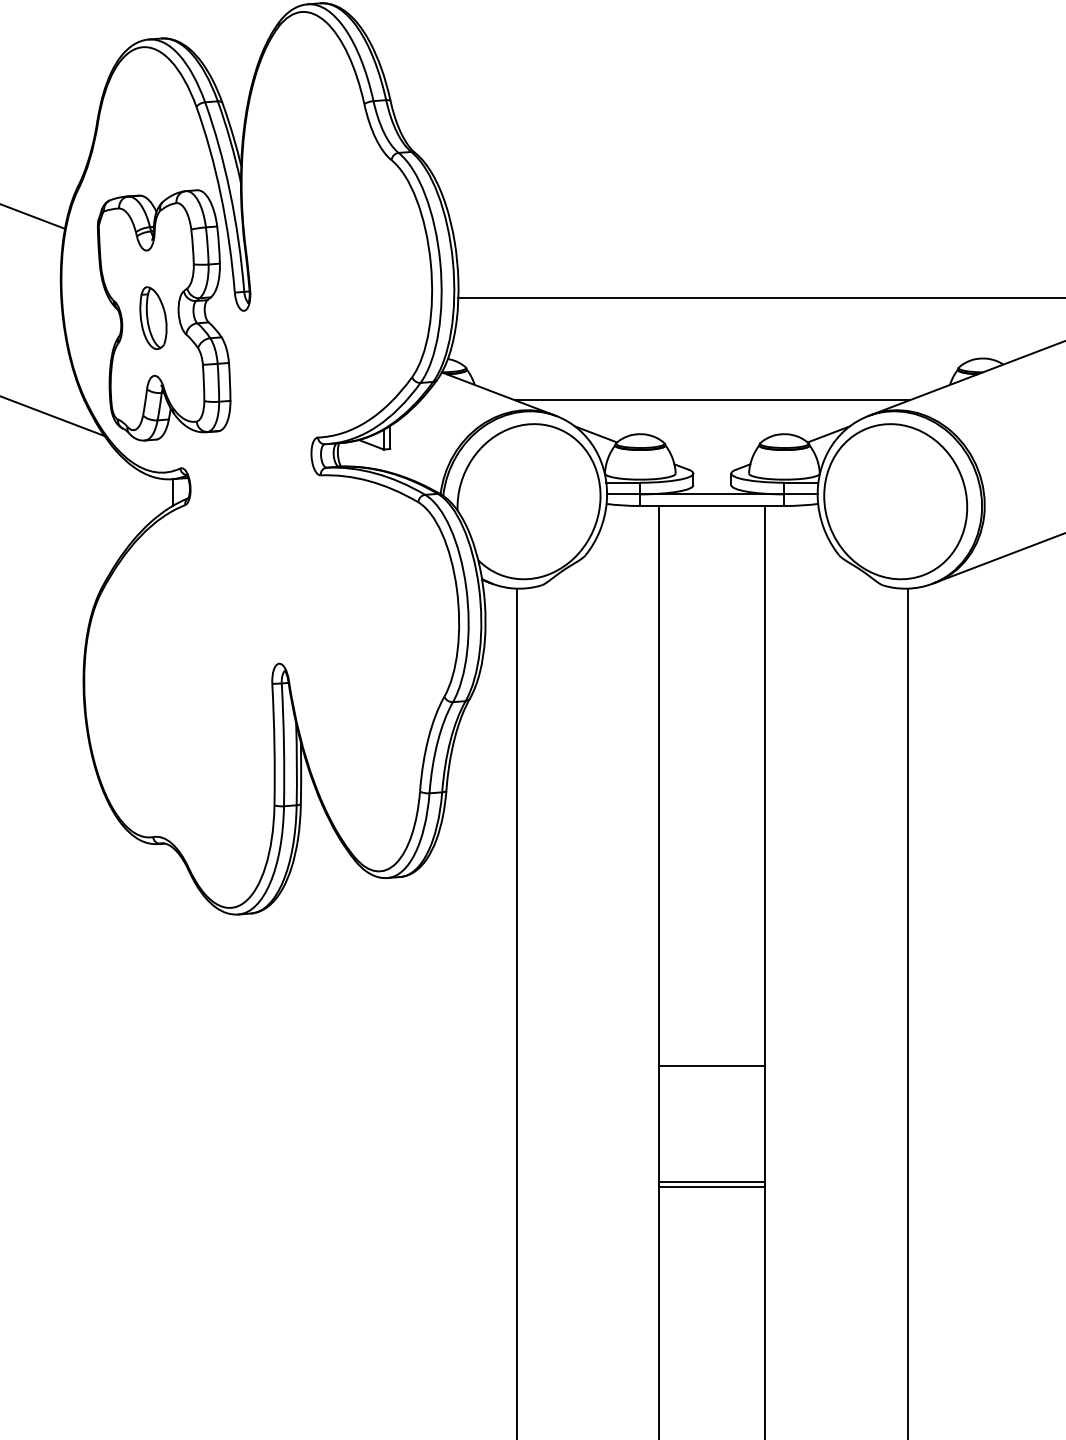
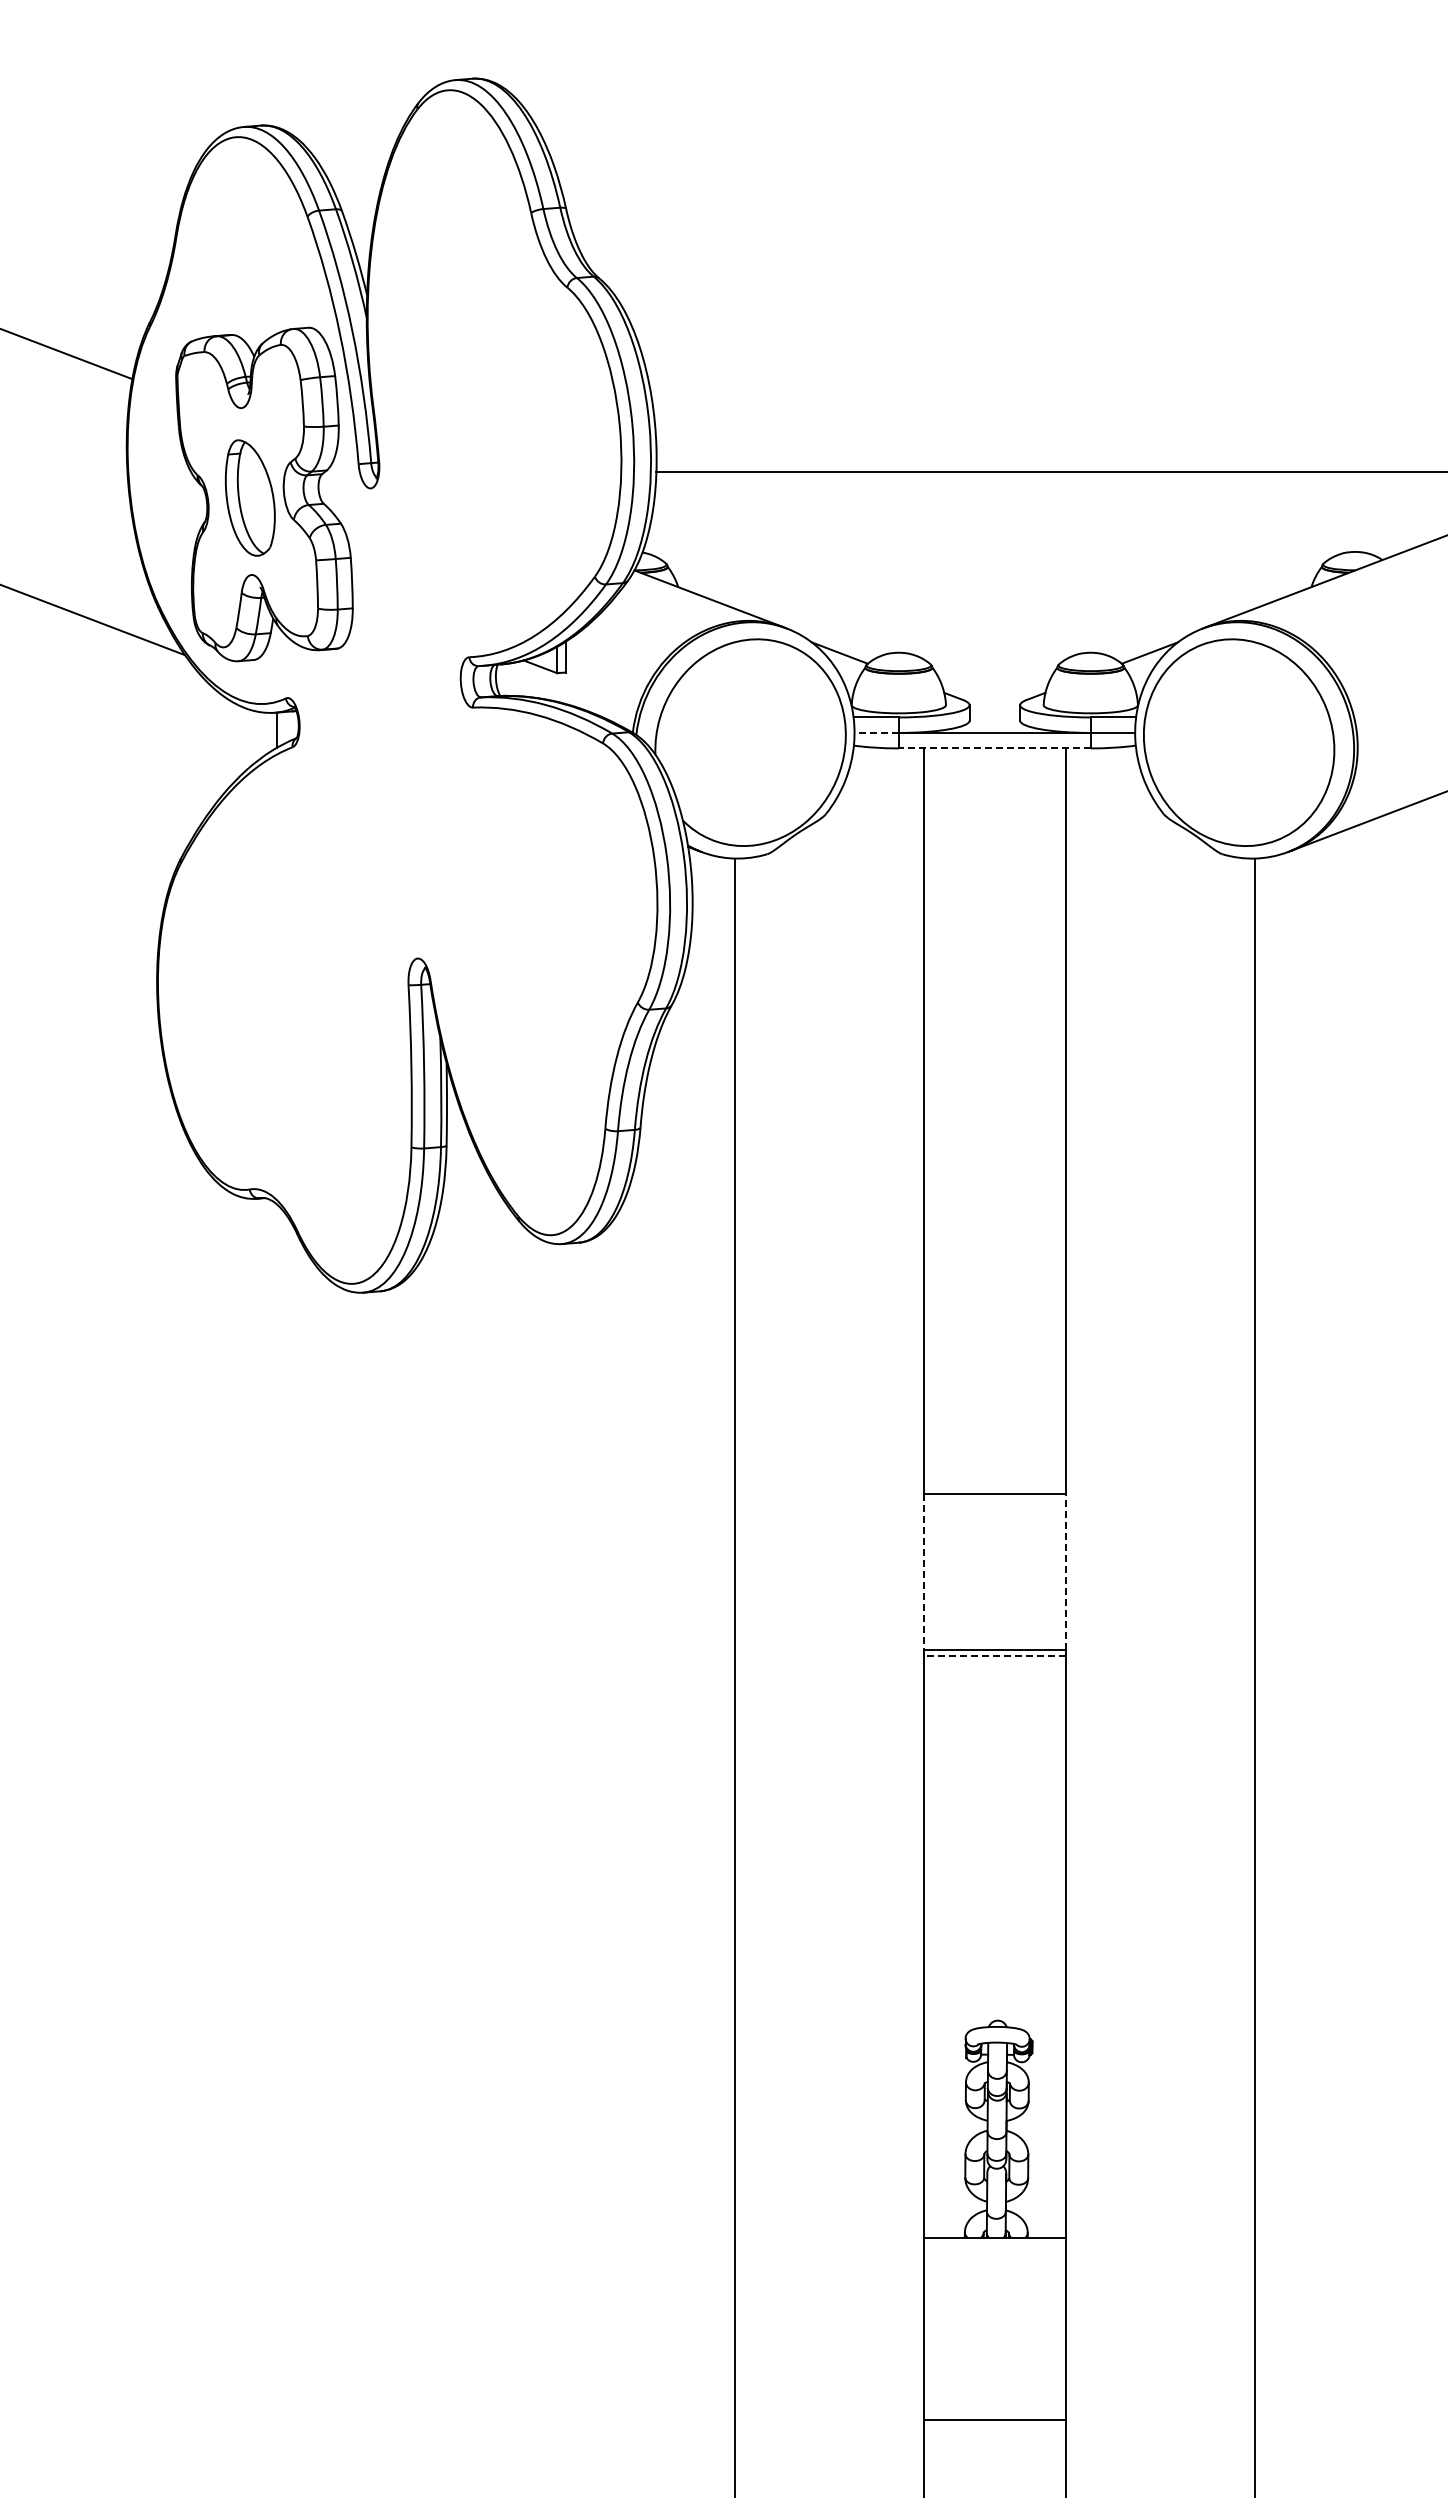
part: (152, 318) -> (249, 498), size x1.4
line: (712, 400) -> (994, 607), removed
line: (623, 494) -> (876, 732), solid -> dashed
line: (712, 506) -> (994, 748), solid -> dashed
line: (659, 1123) -> (924, 1571), solid -> dashed
line: (765, 1123) -> (1065, 1571), solid -> dashed
line: (712, 1186) -> (994, 1655), solid -> dashed

